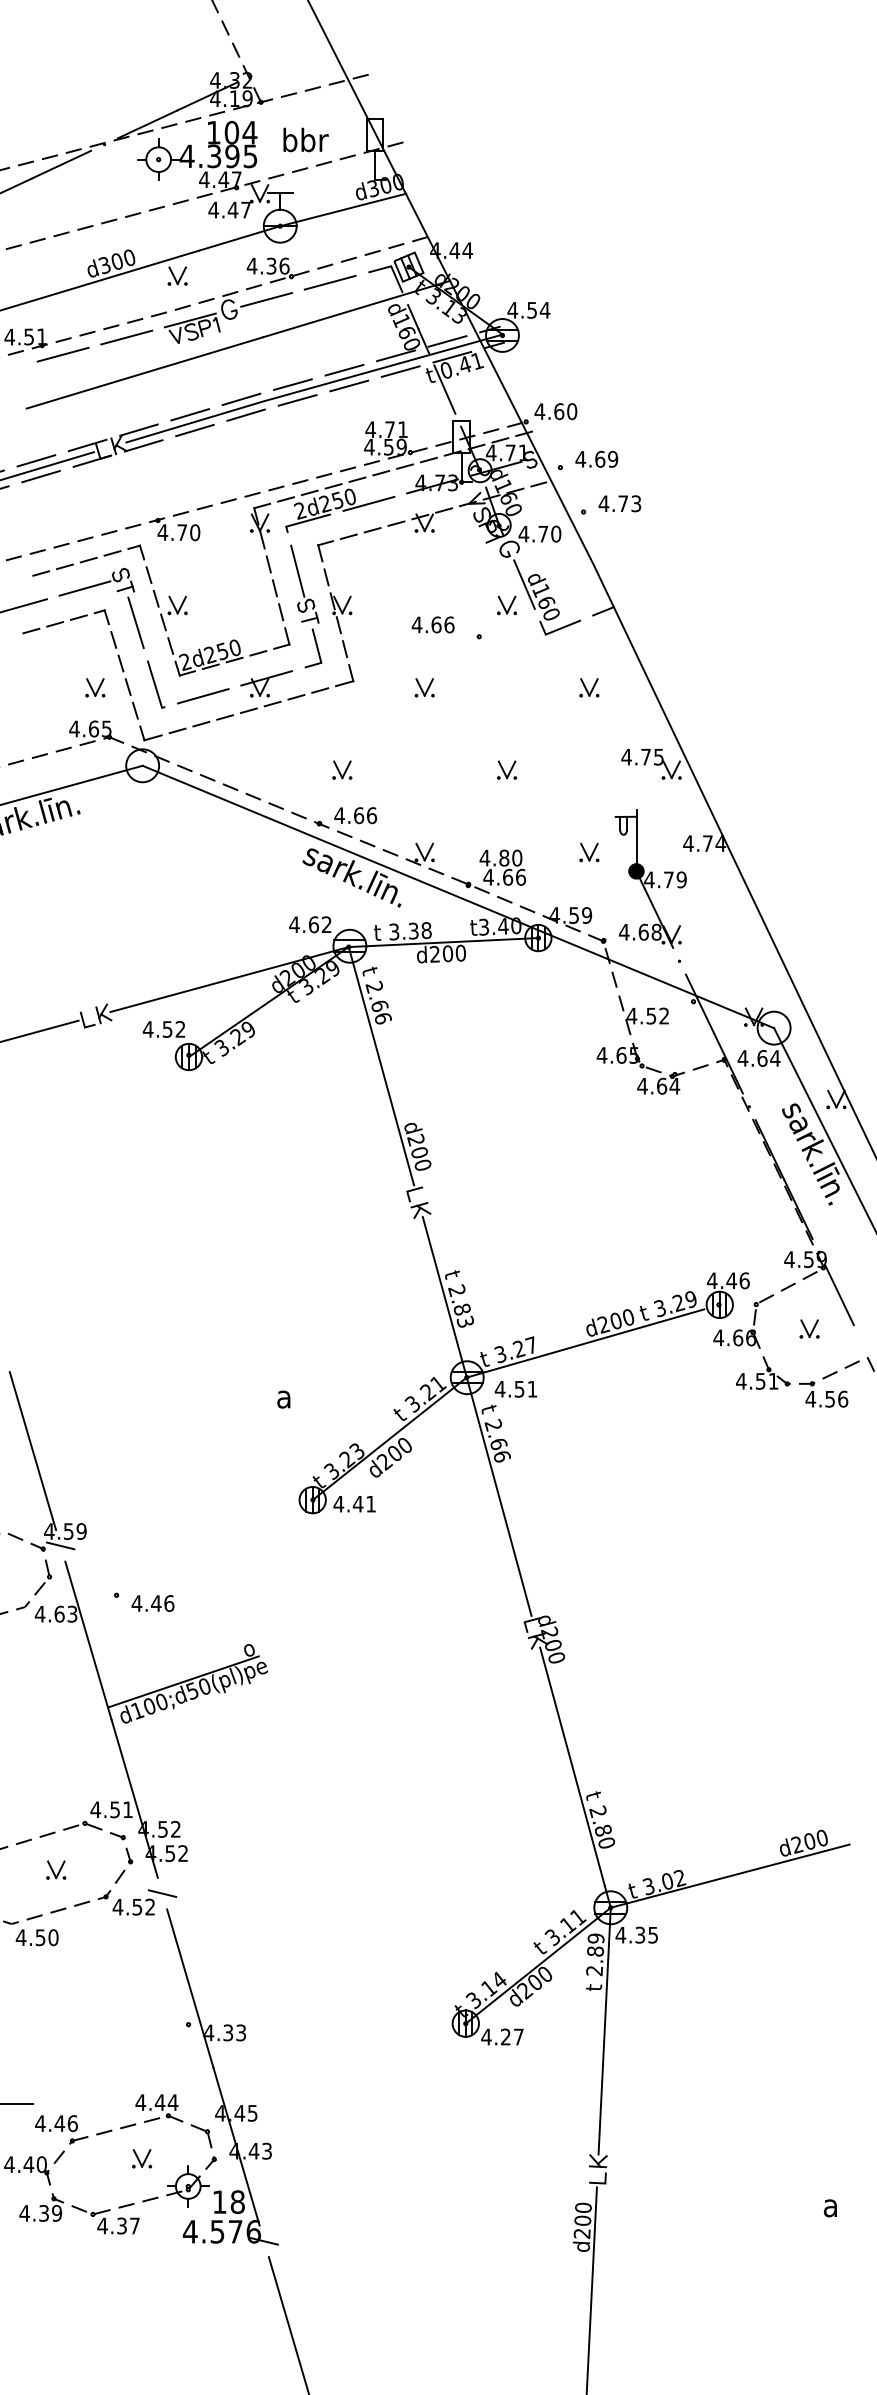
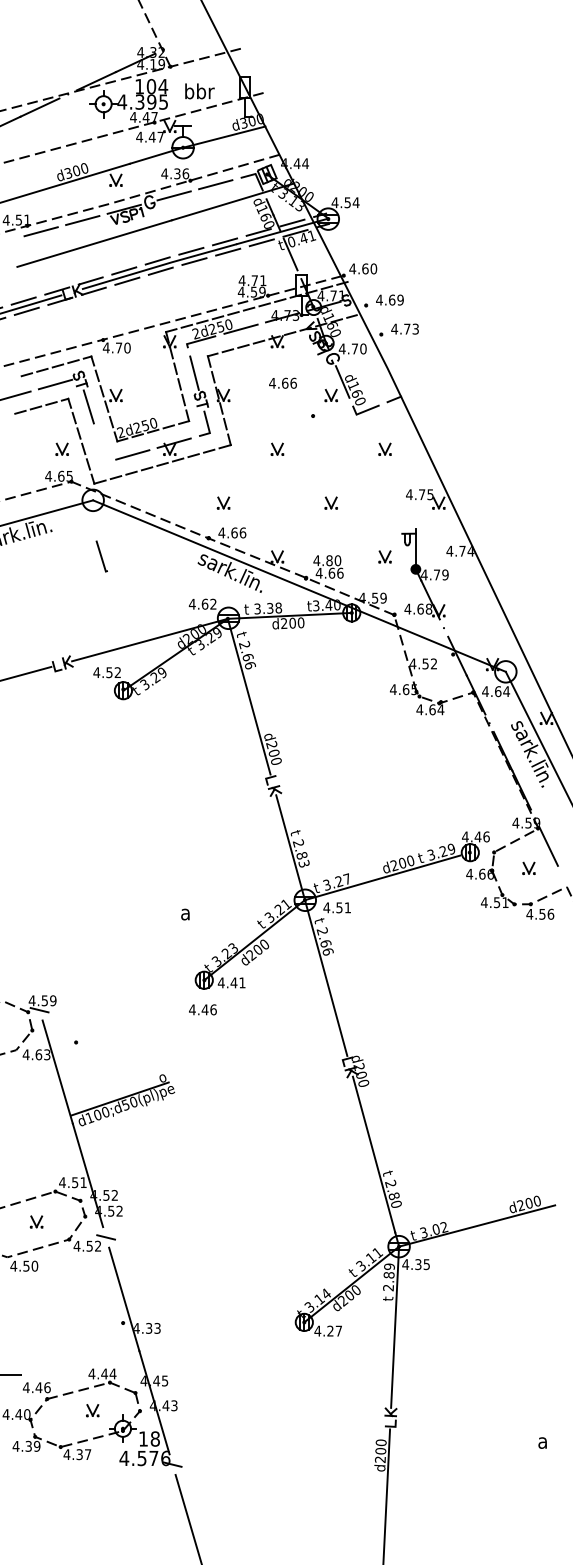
text: (432, 623) -> (282, 382), moved
line: (155, 684) -> (101, 556), moved
line: (32, 1449) -> (21, 947), removed
text: (152, 1603) -> (202, 1009), moved

